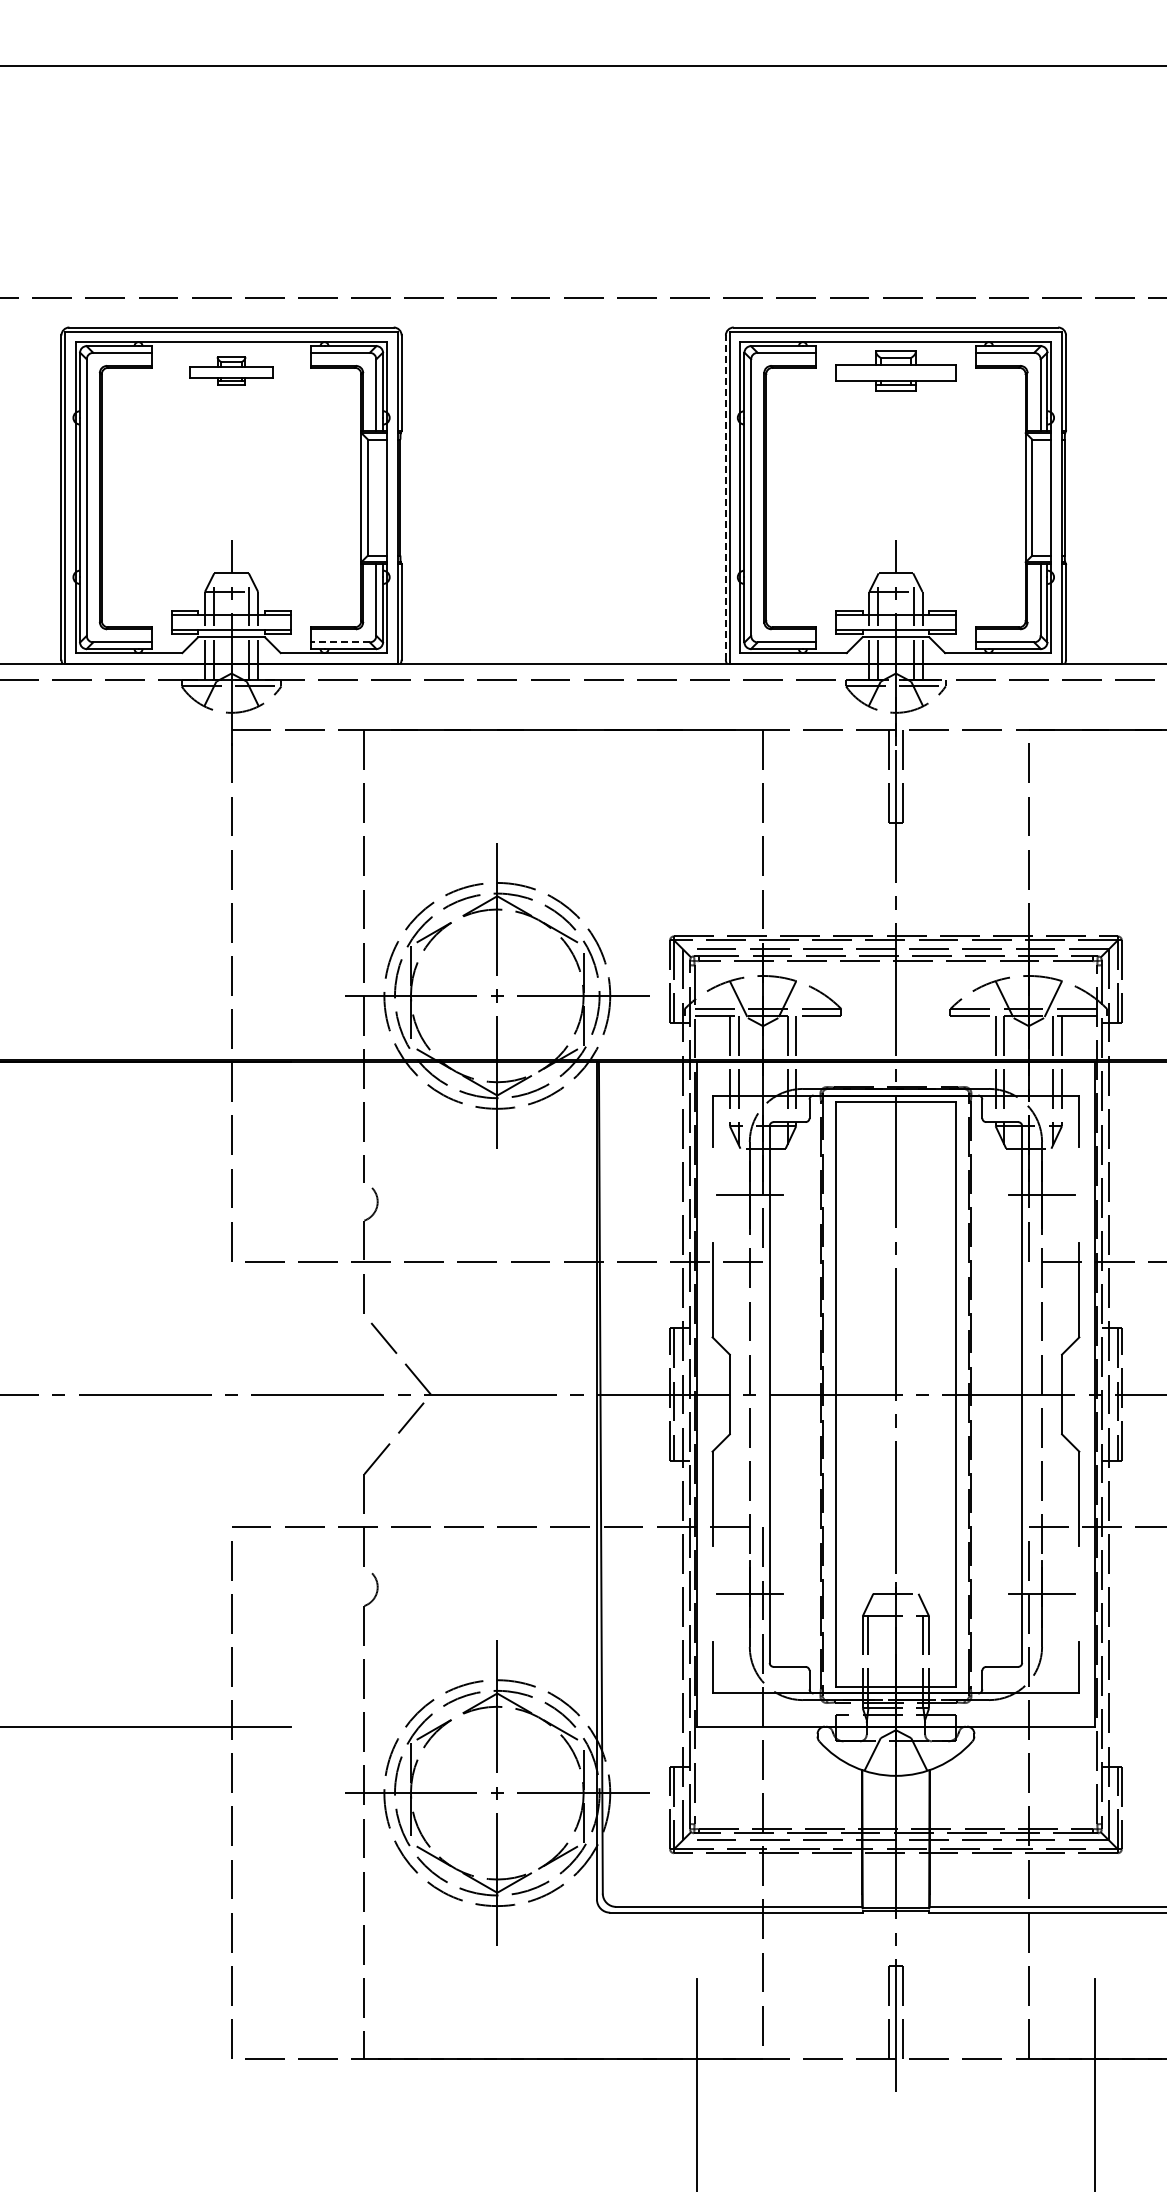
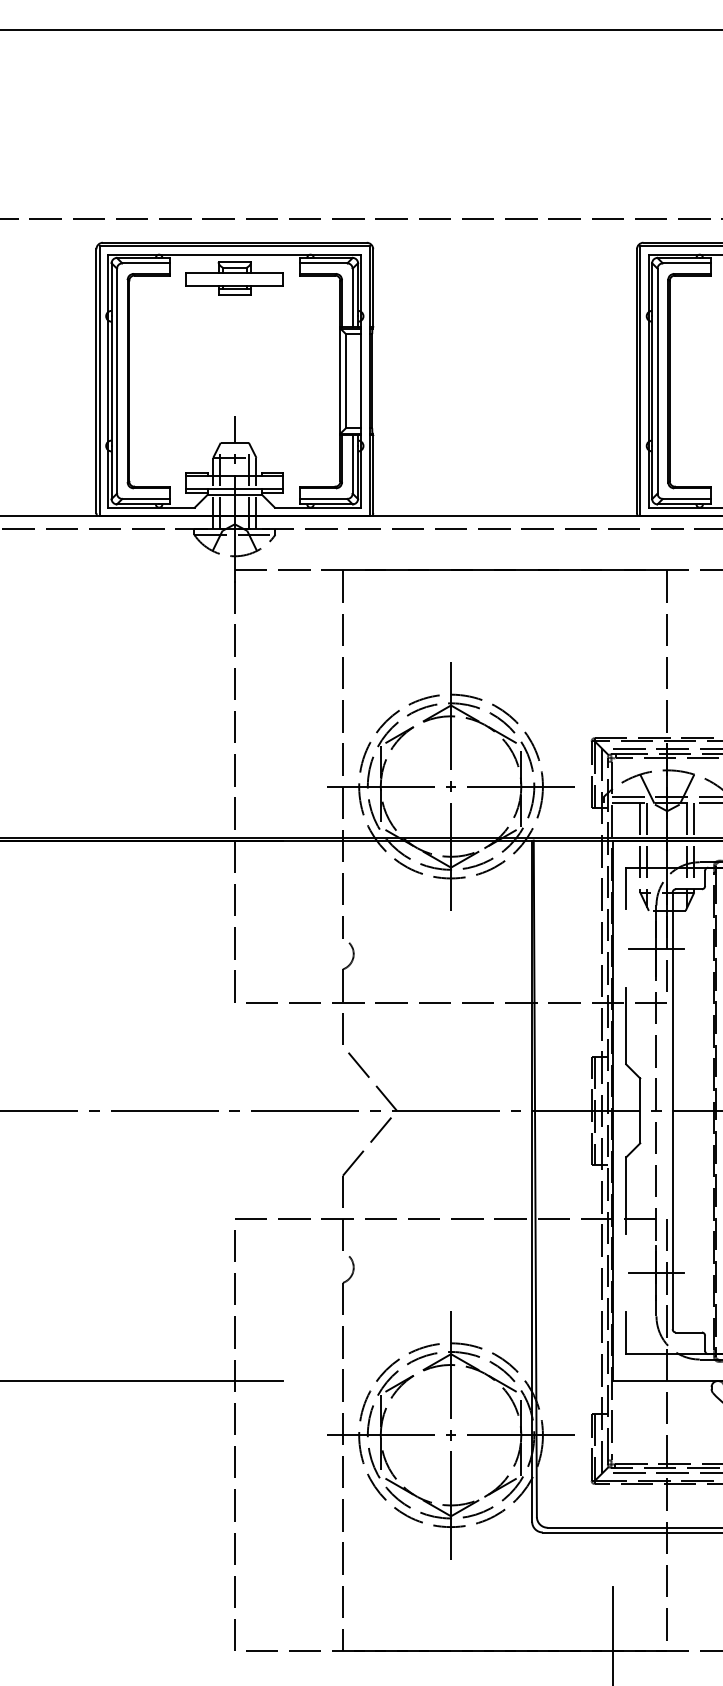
part: (231, 370) -> (234, 277), size x1.43
line: (725, 497) -> (636, 381), dashed -> solid
line: (340, 642) -> (323, 499), dashed -> solid

